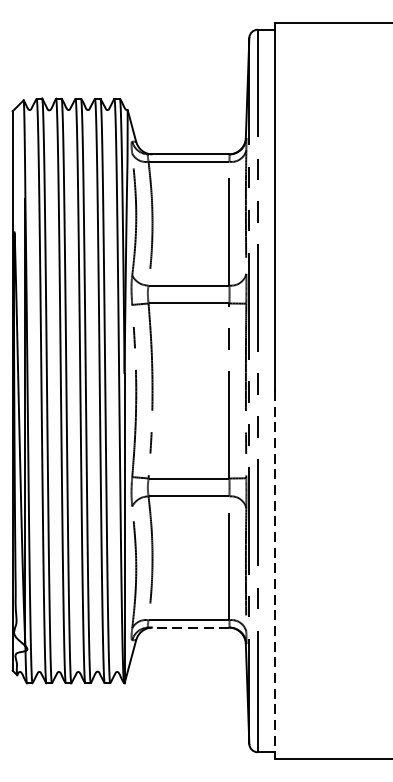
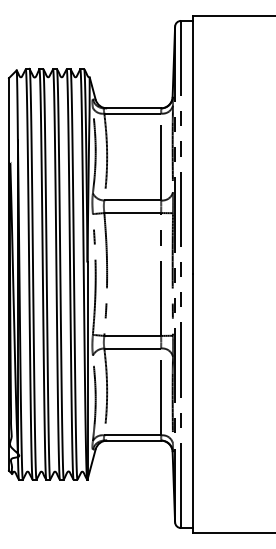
line: (274, 576) -> (192, 404), dashed -> solid
line: (188, 627) -> (132, 440), dashed -> solid

